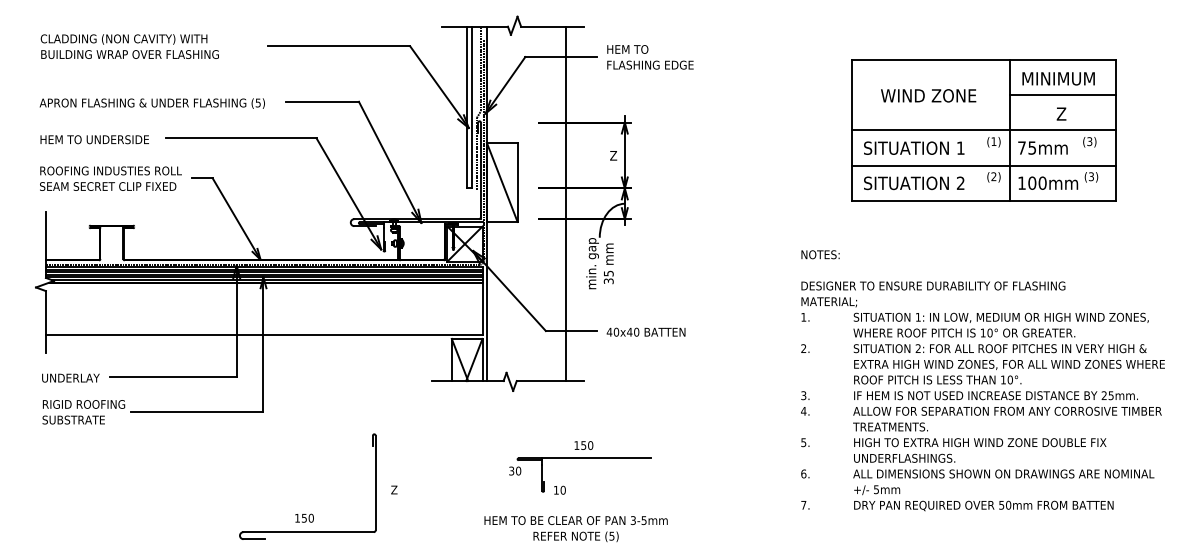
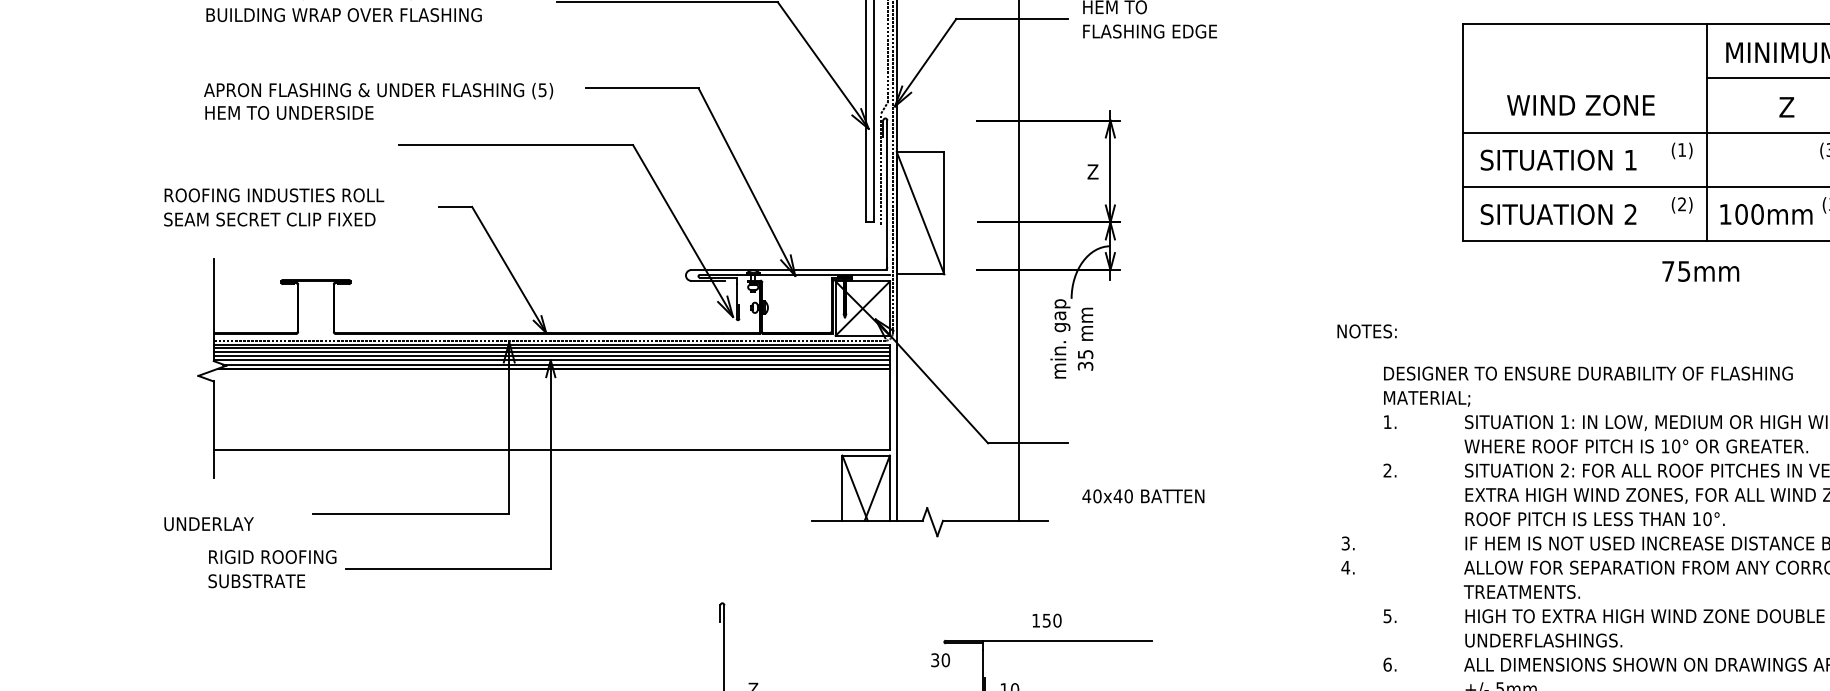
text: (928, 95) -> (1580, 104), moved
text: (94, 139) -> (288, 112), moved
text: (1042, 147) -> (1700, 270), moved
text: (110, 178) -> (273, 207), moved
text: (820, 254) -> (1367, 331), moved
text: (645, 331) -> (1142, 495), moved
text: (70, 377) -> (208, 523), moved
text: (805, 403) -> (1348, 555), moved

